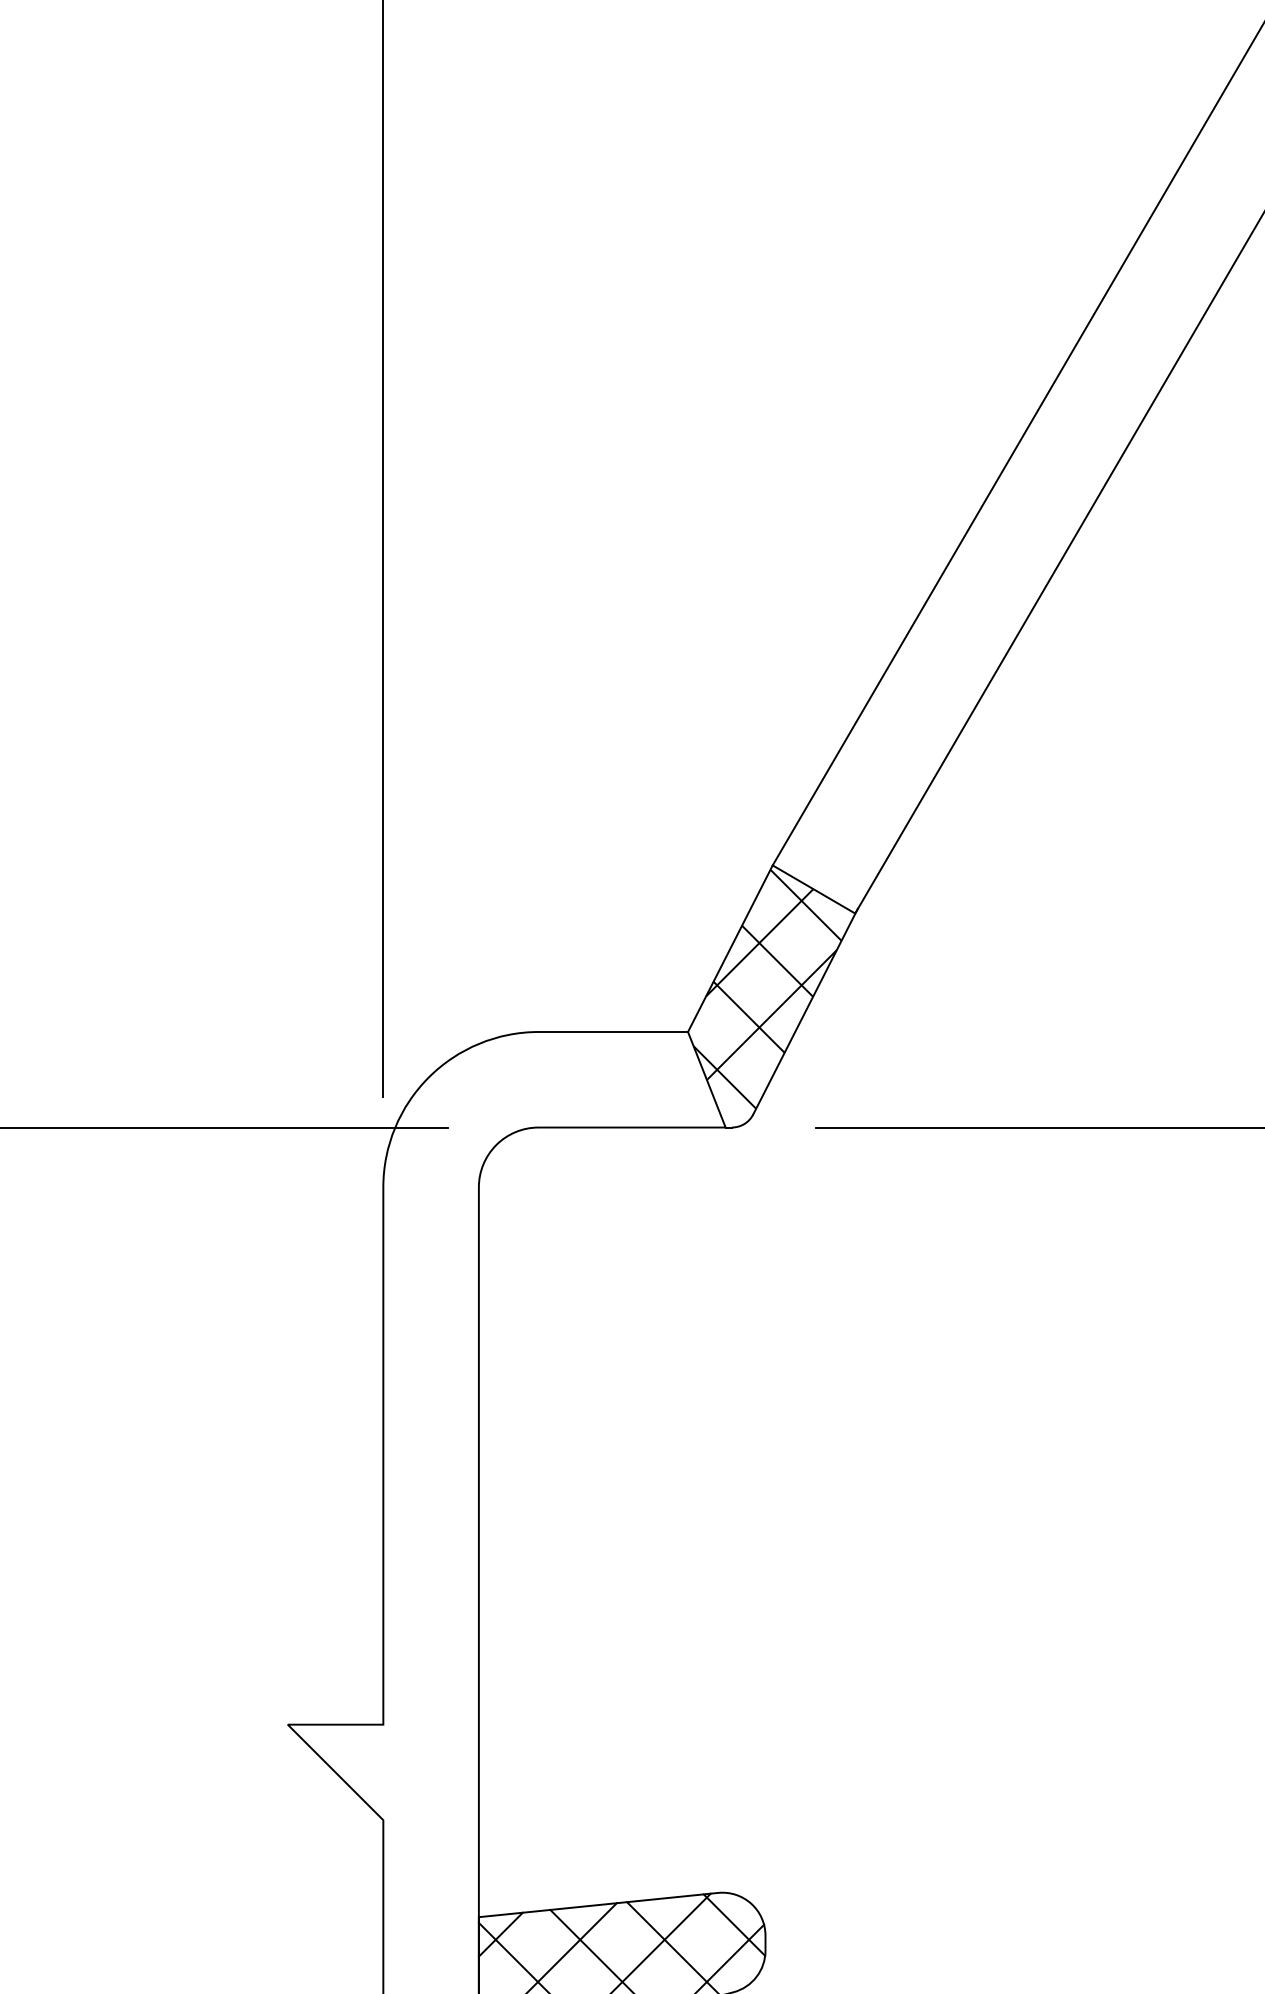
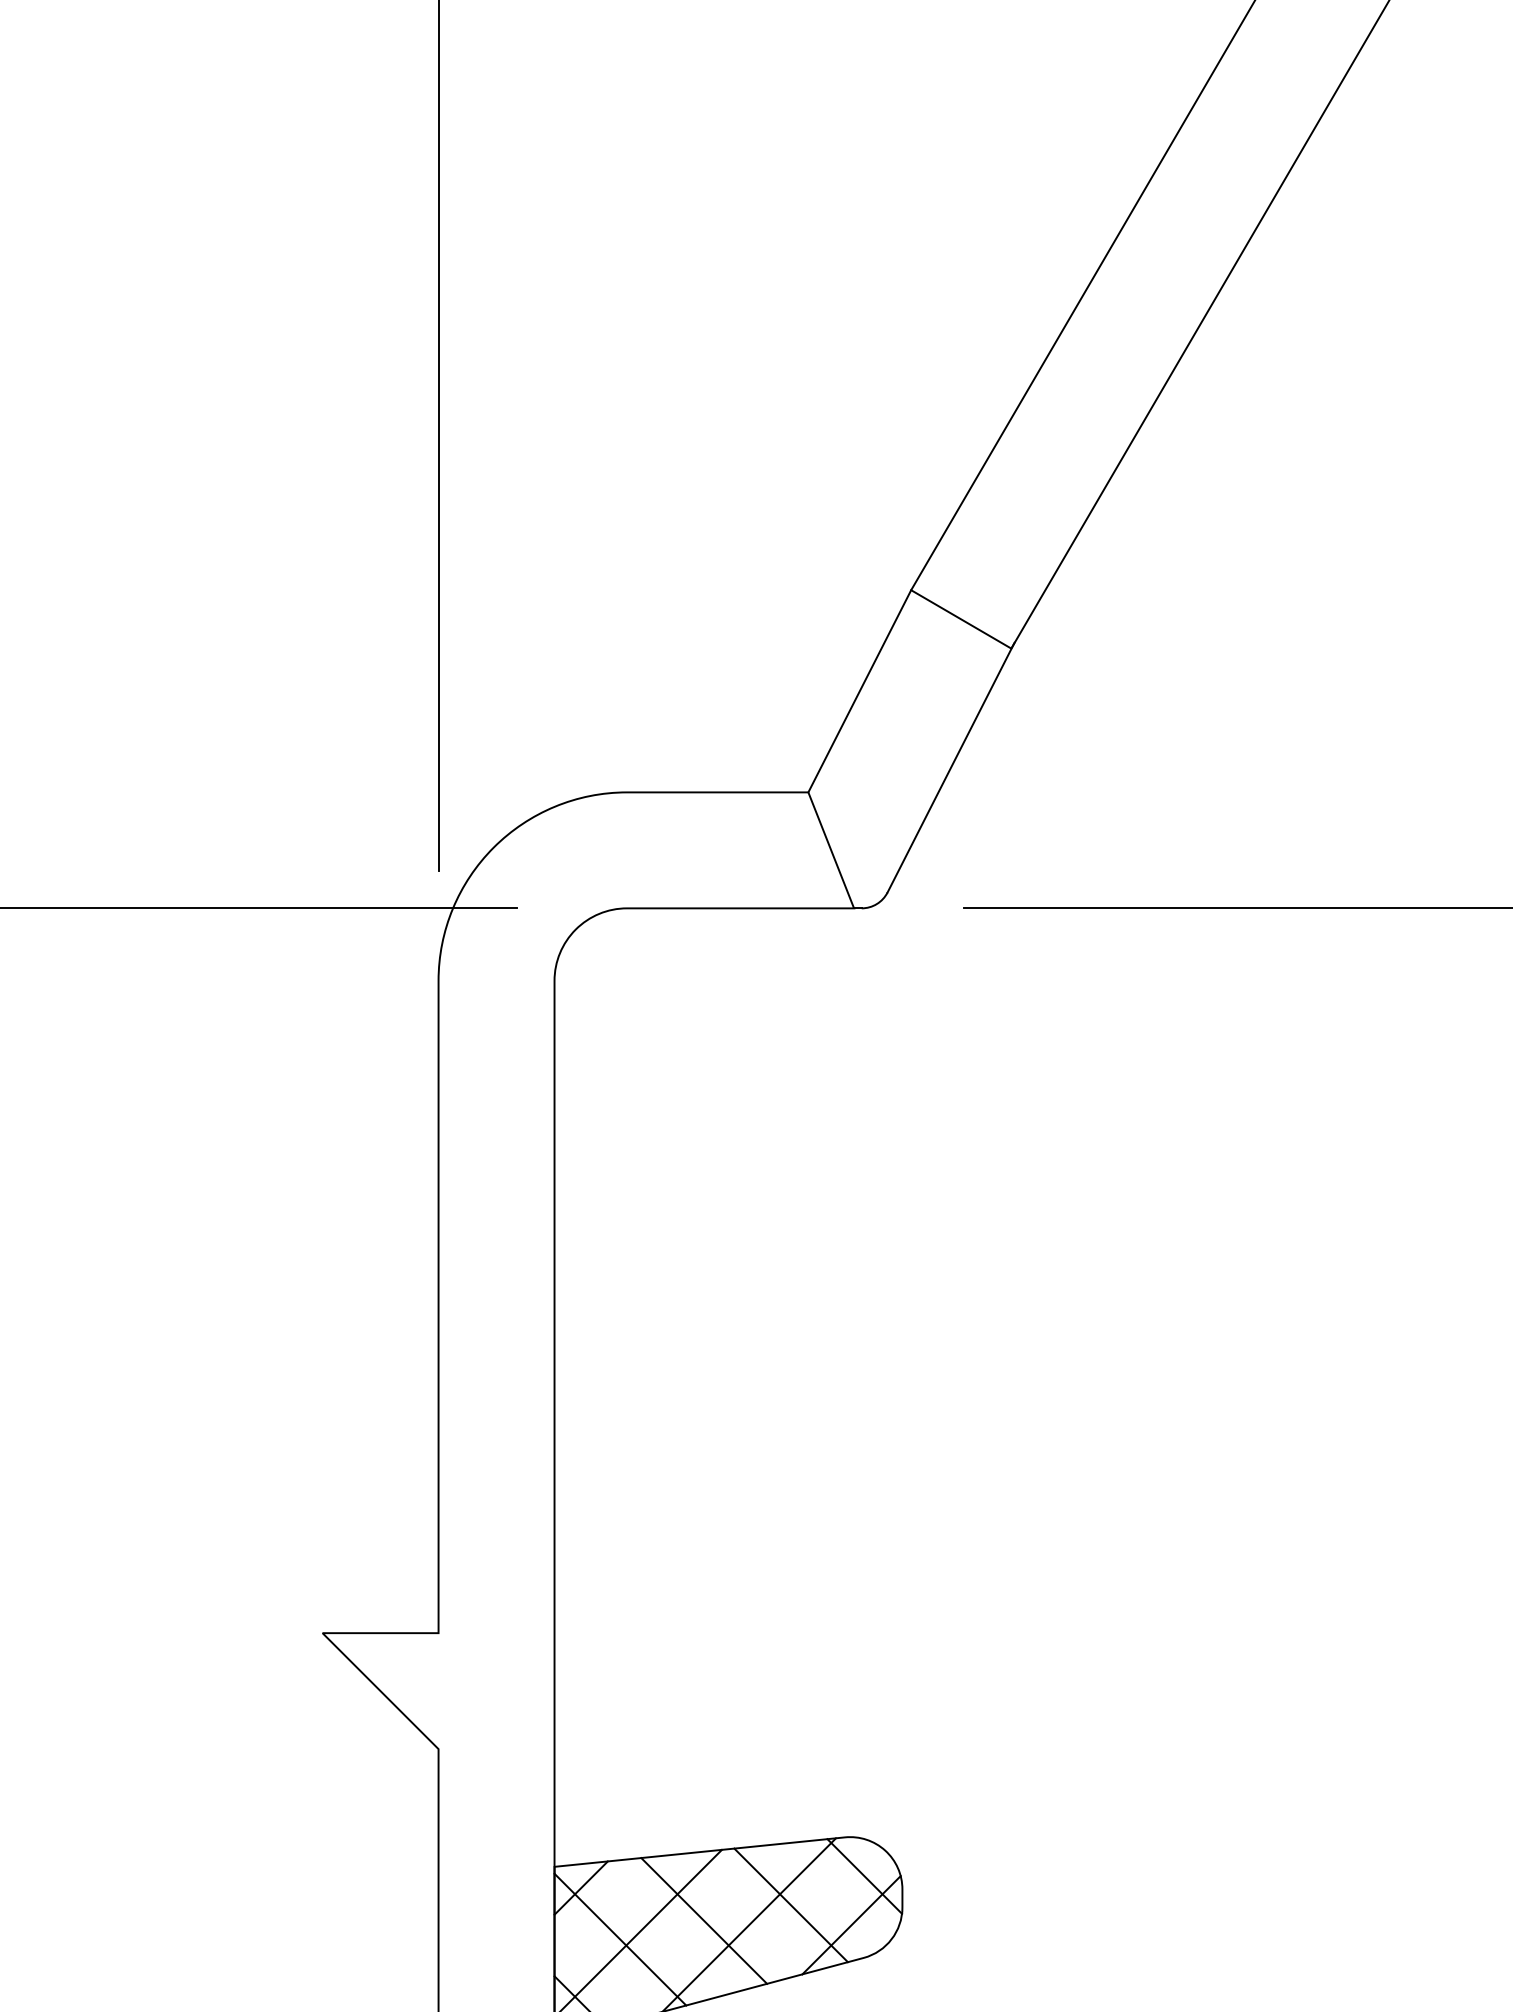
hatch: (767, 988) -> (904, 739), removed

